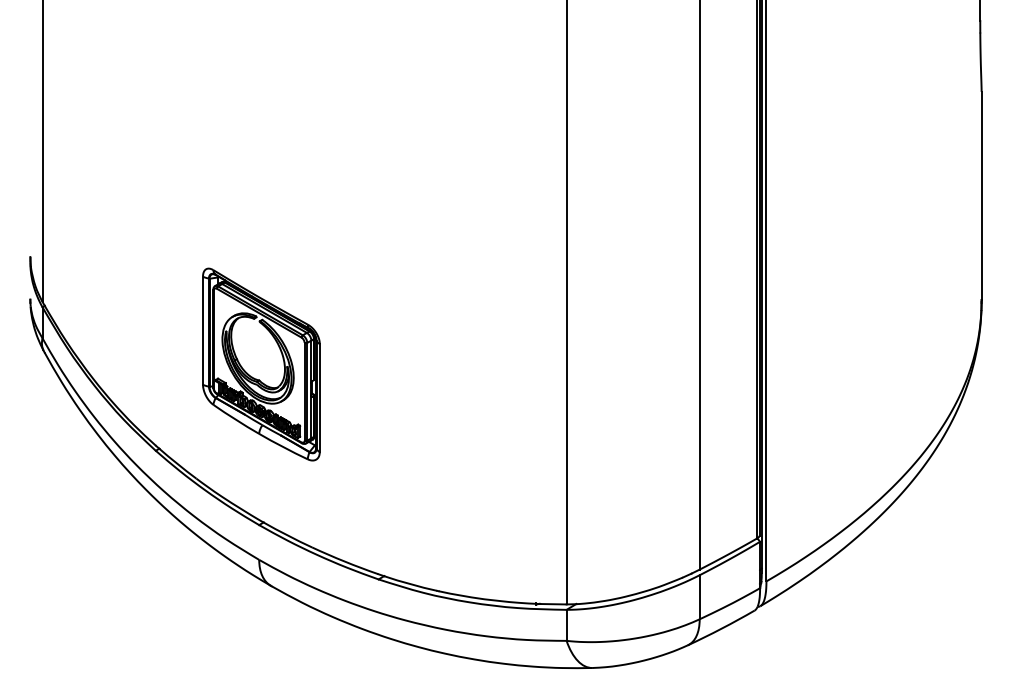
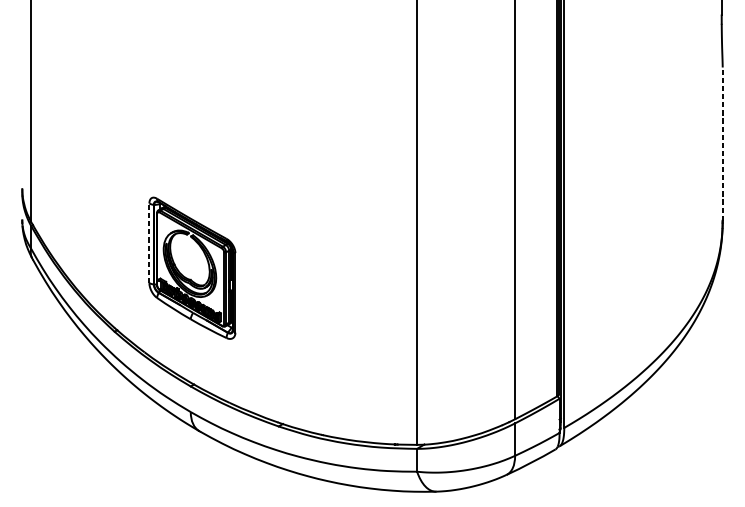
line: (981, 195) -> (722, 143), solid -> dashed
line: (203, 330) -> (149, 243), solid -> dashed

